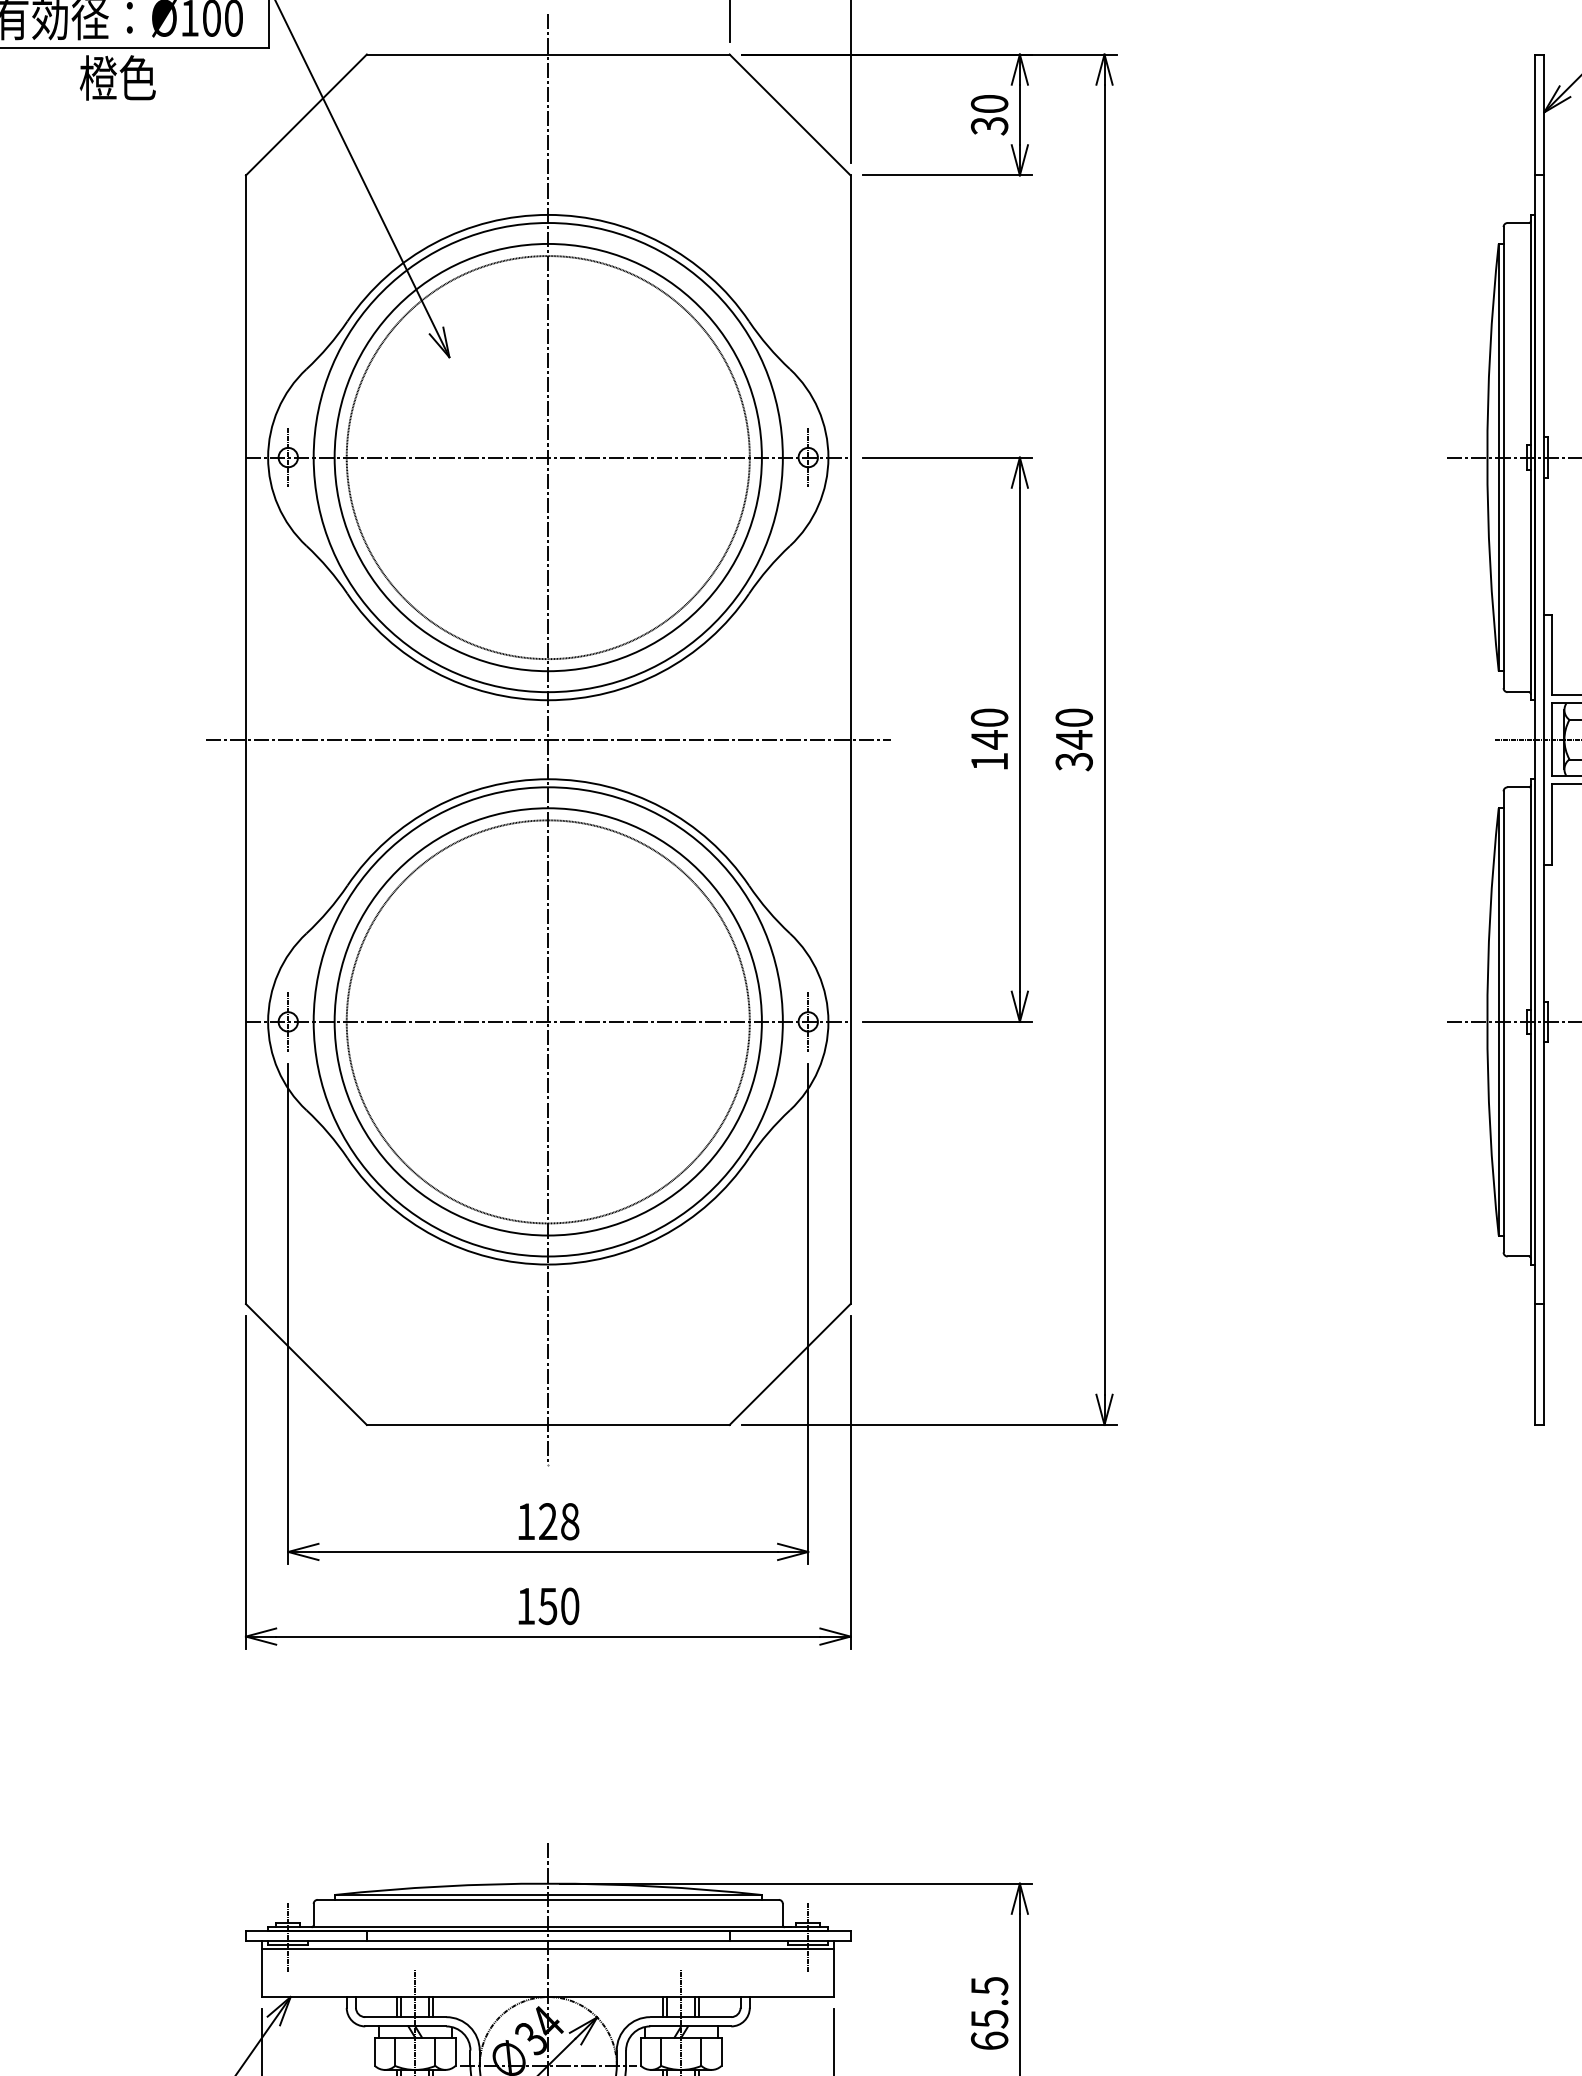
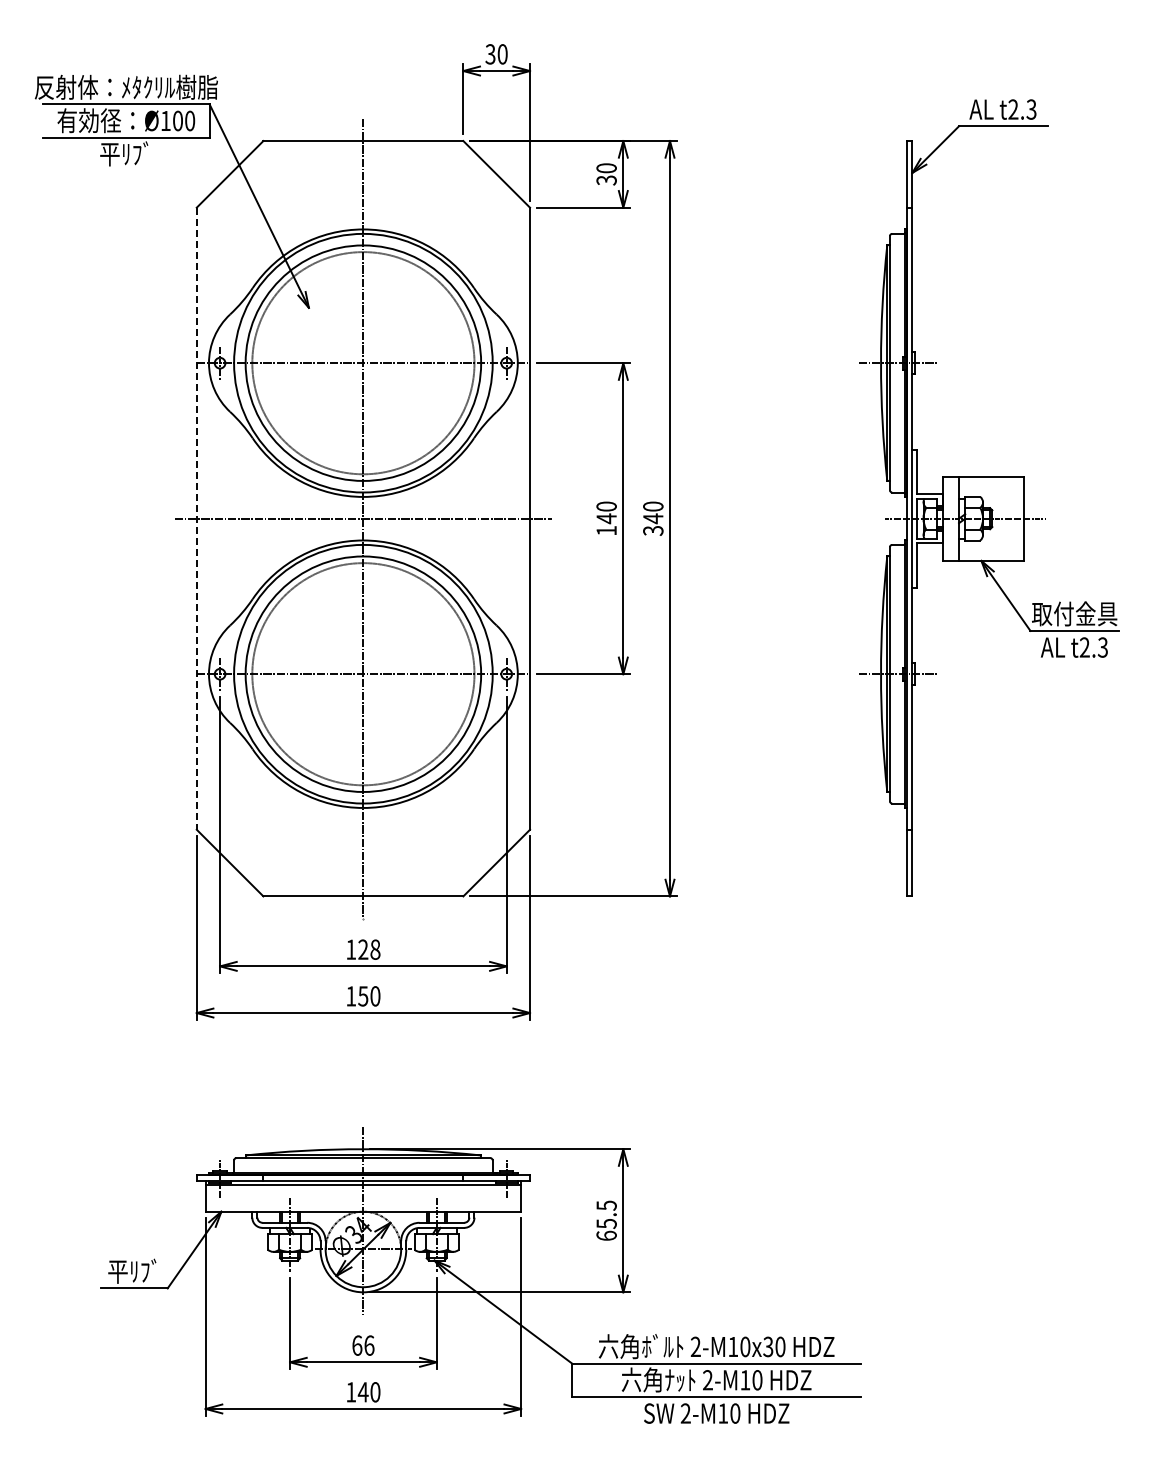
text: (114, 77) -> (124, 153), 橙色 -> 平ﾘﾌﾞ
line: (245, 741) -> (196, 519), solid -> dashed

